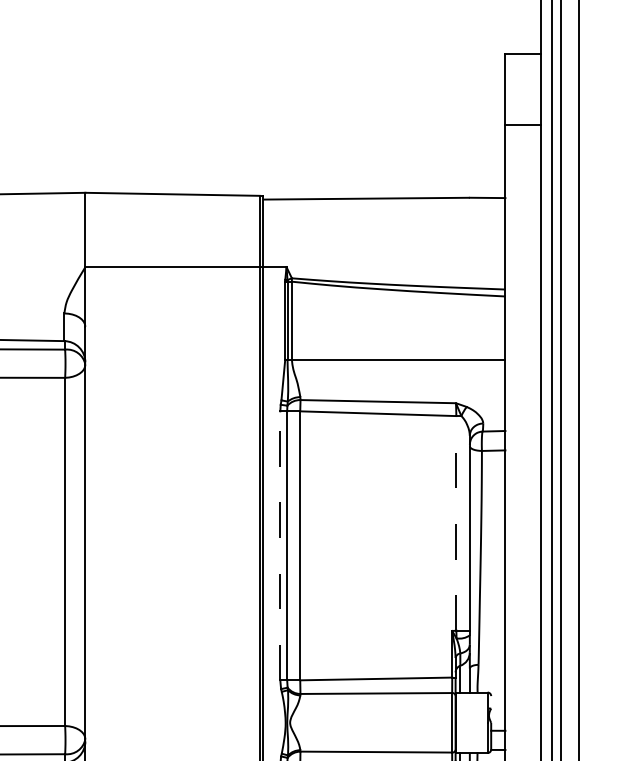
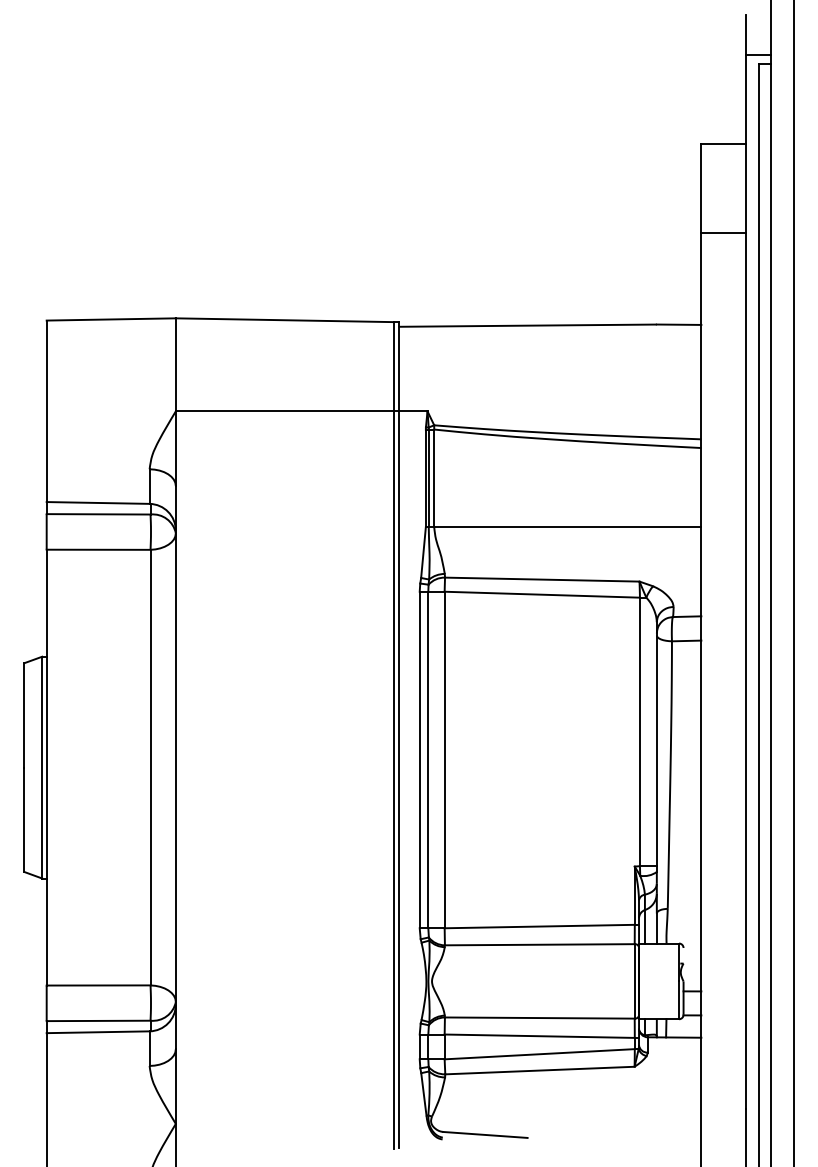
line: (455, 523) -> (639, 731), dashed -> solid
line: (280, 545) -> (419, 759), dashed -> solid

